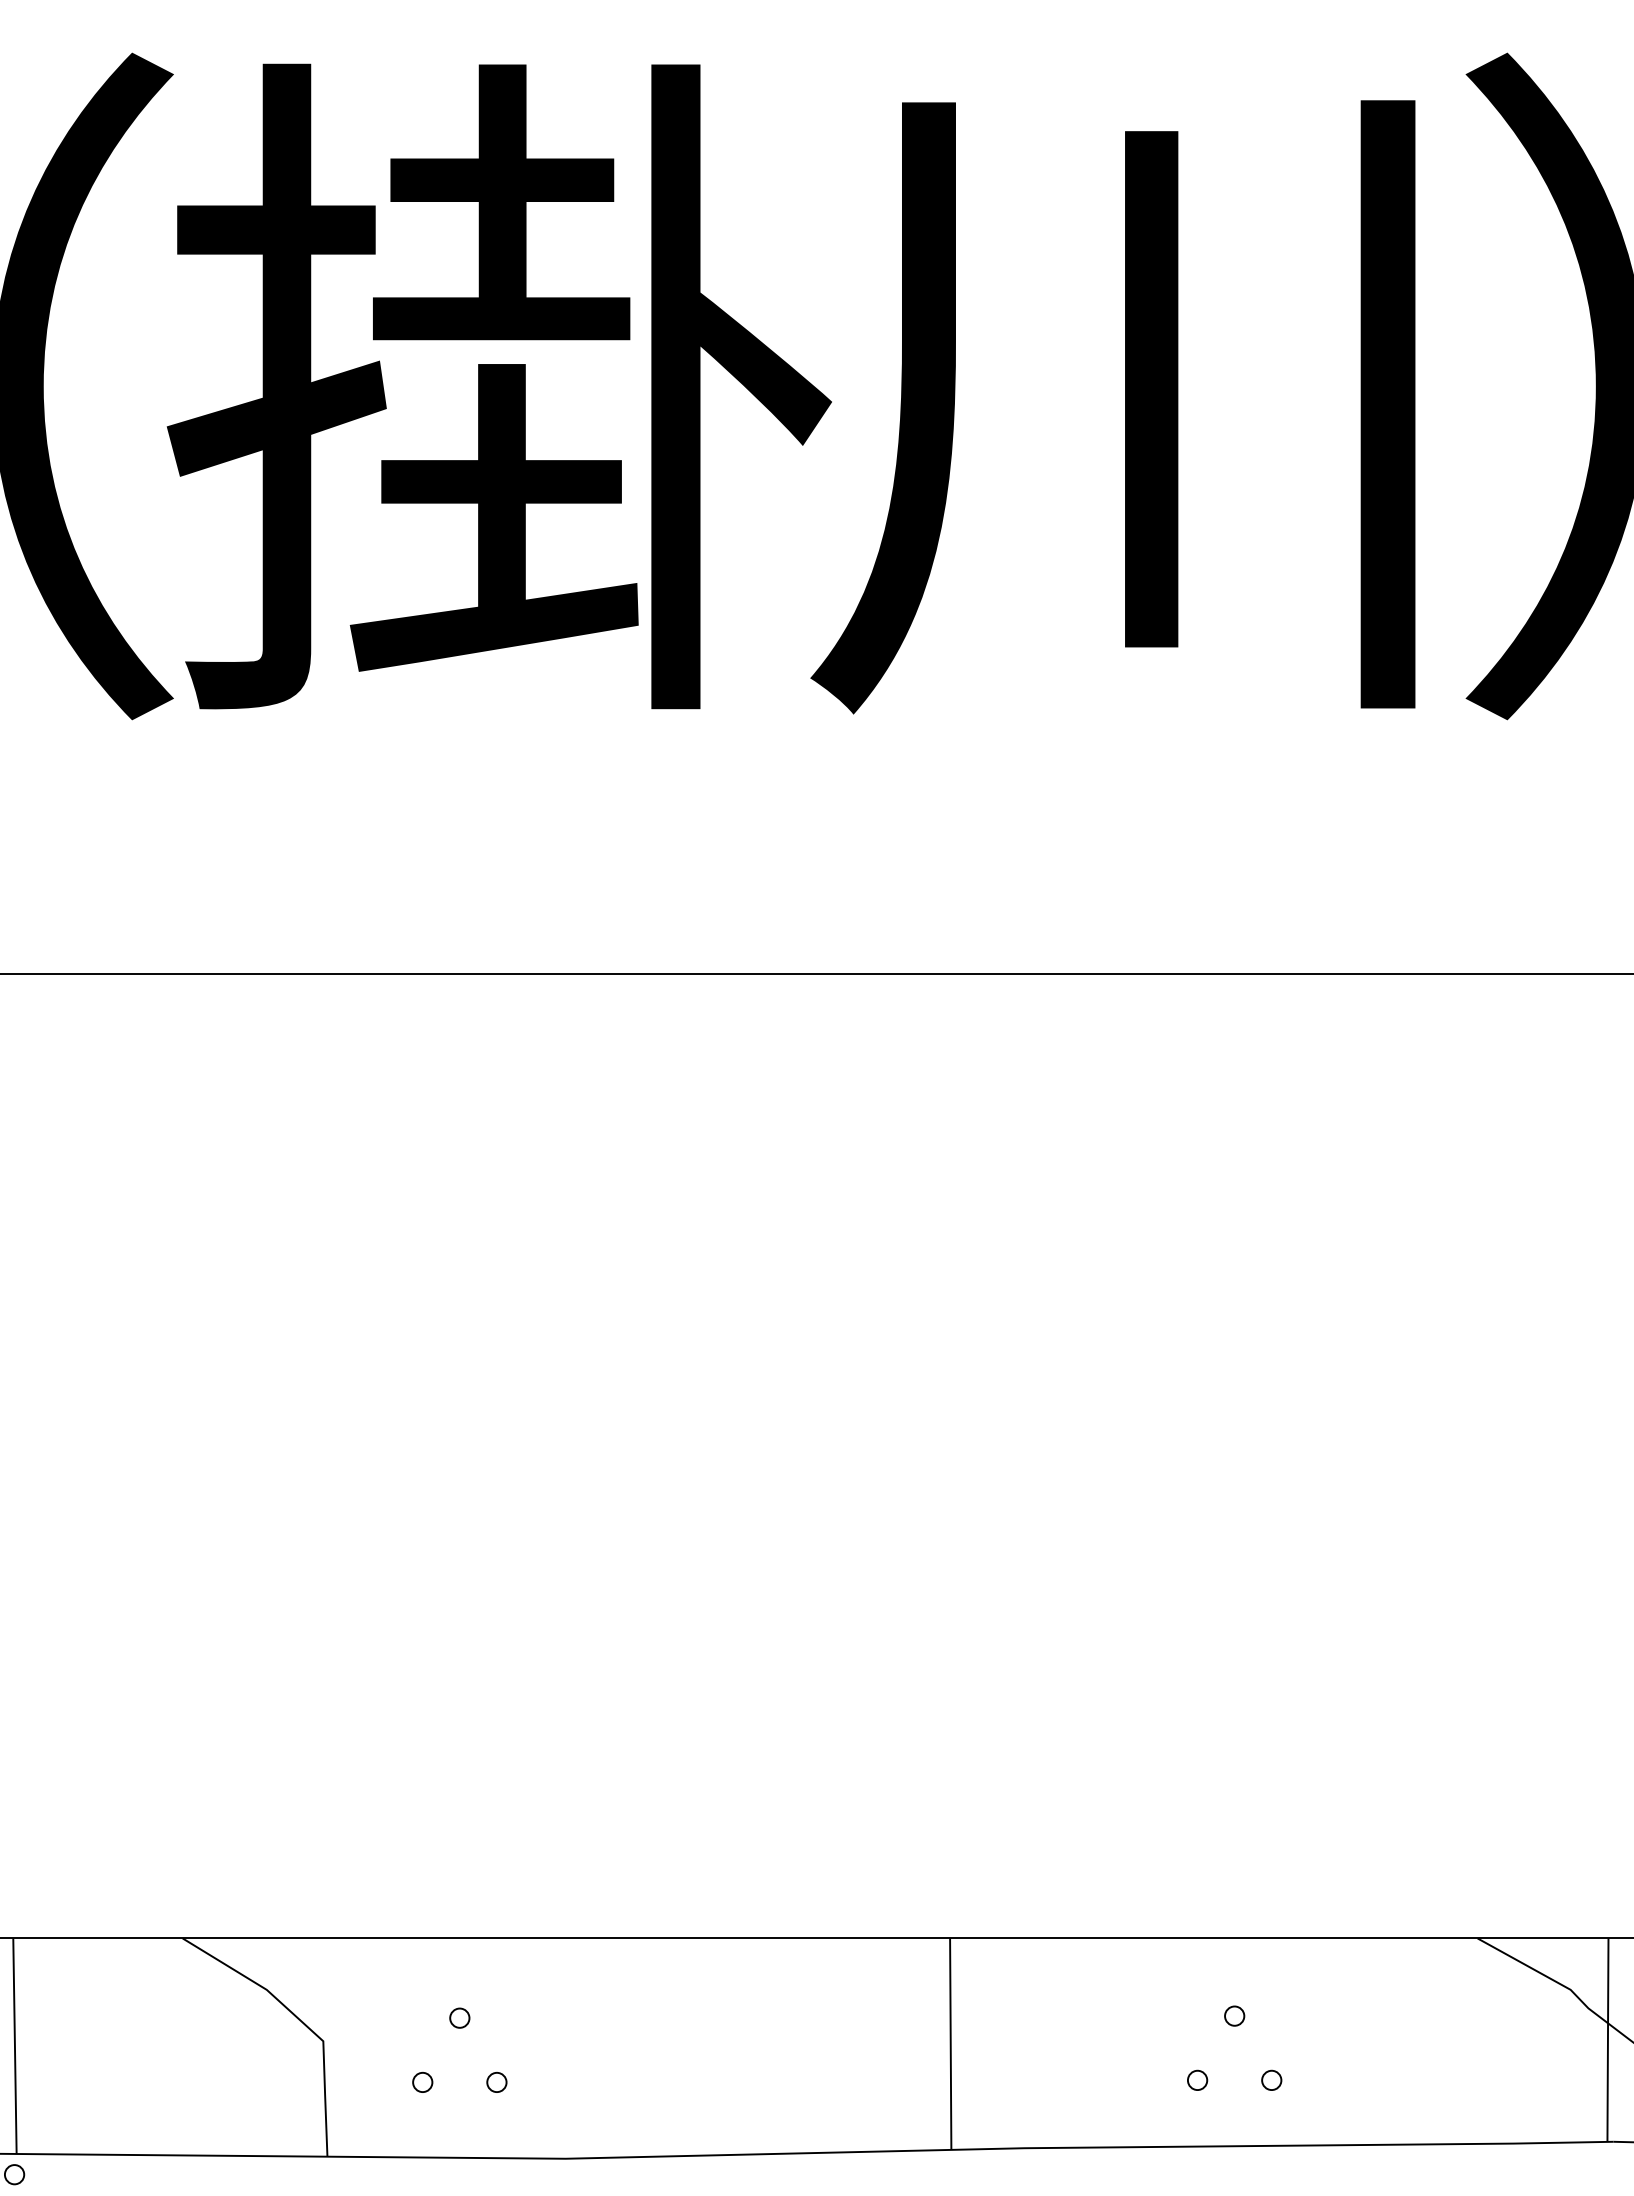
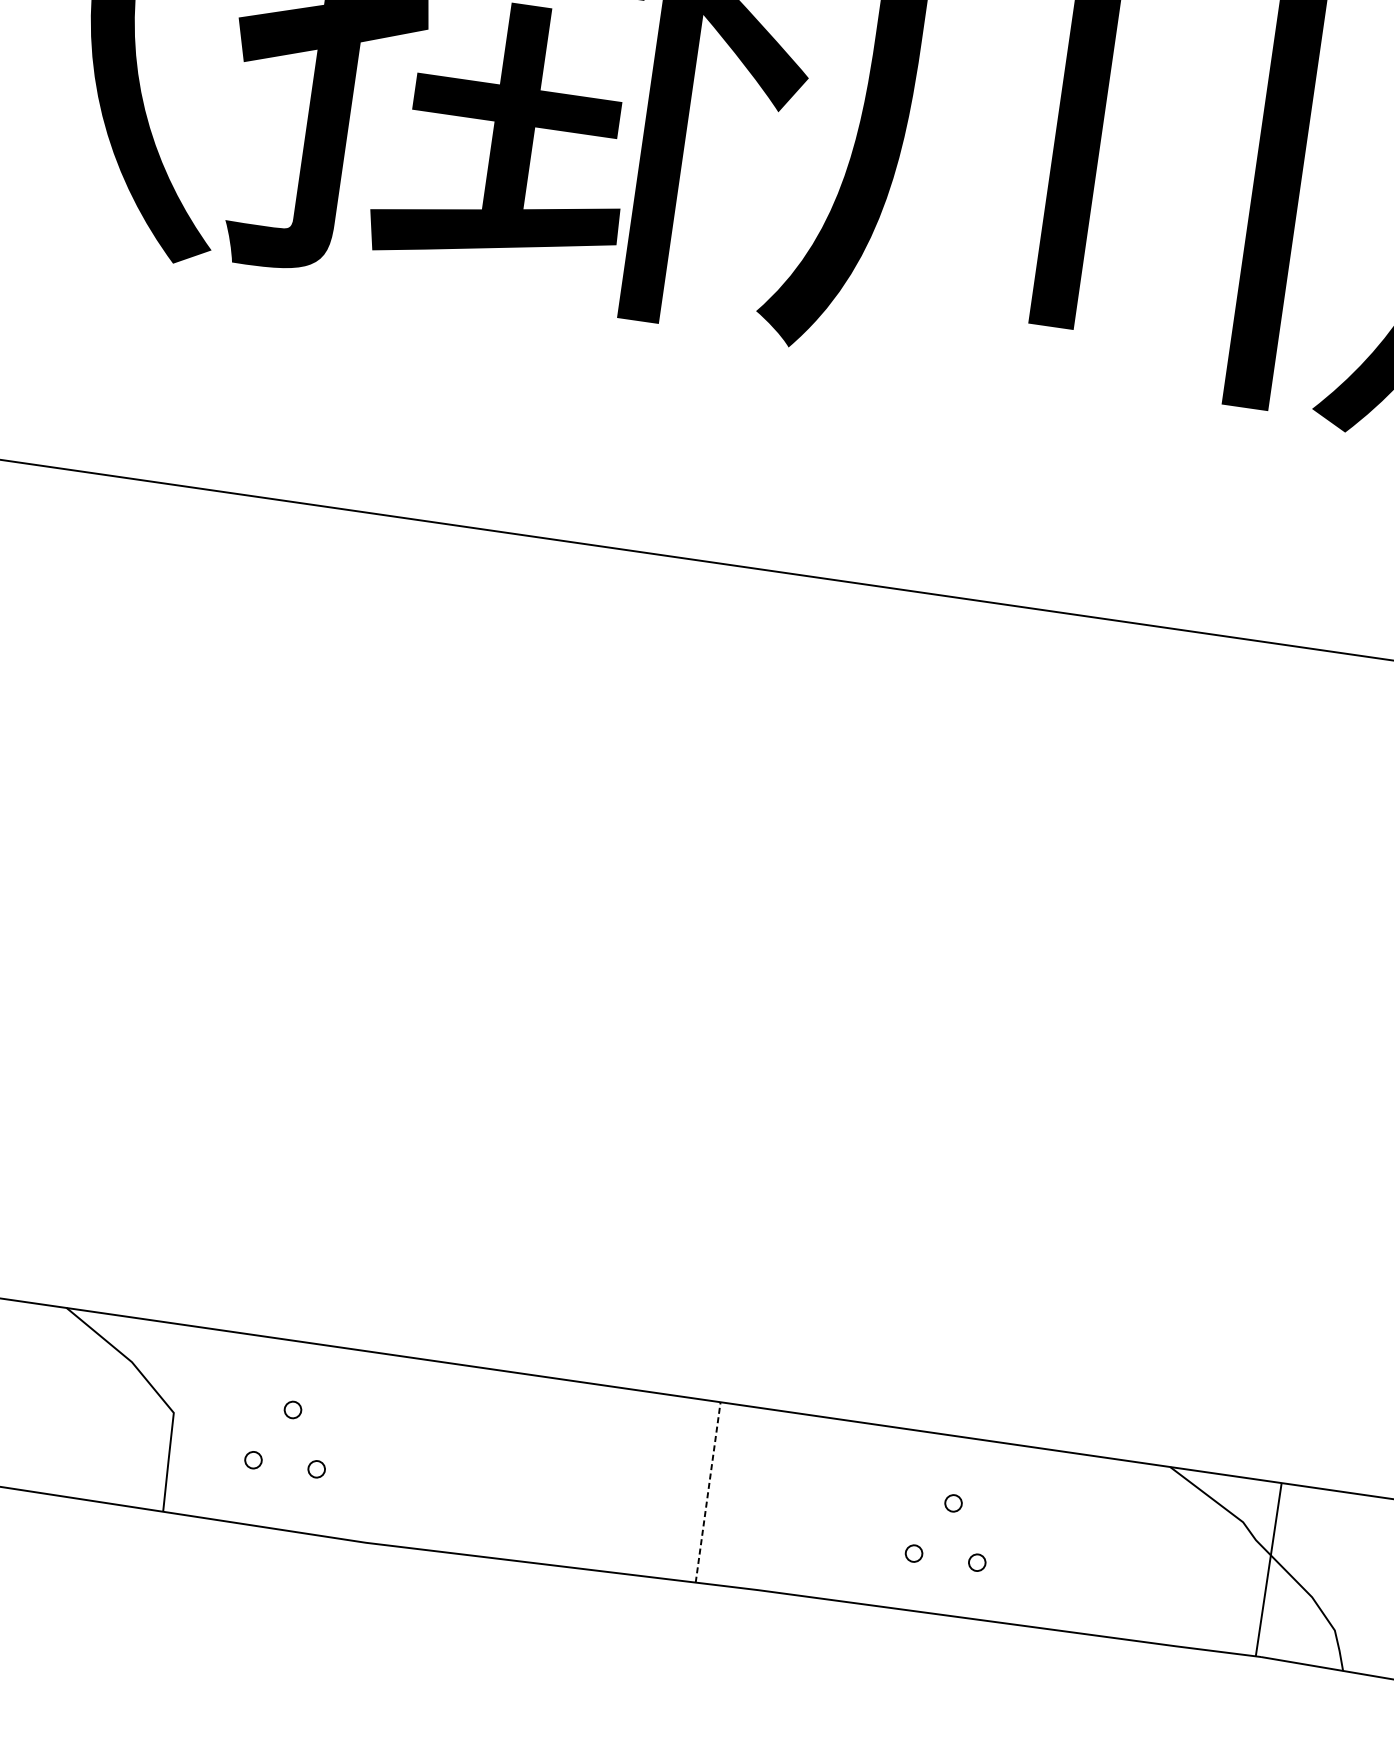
line: (950, 2044) -> (707, 1492), solid -> dashed

